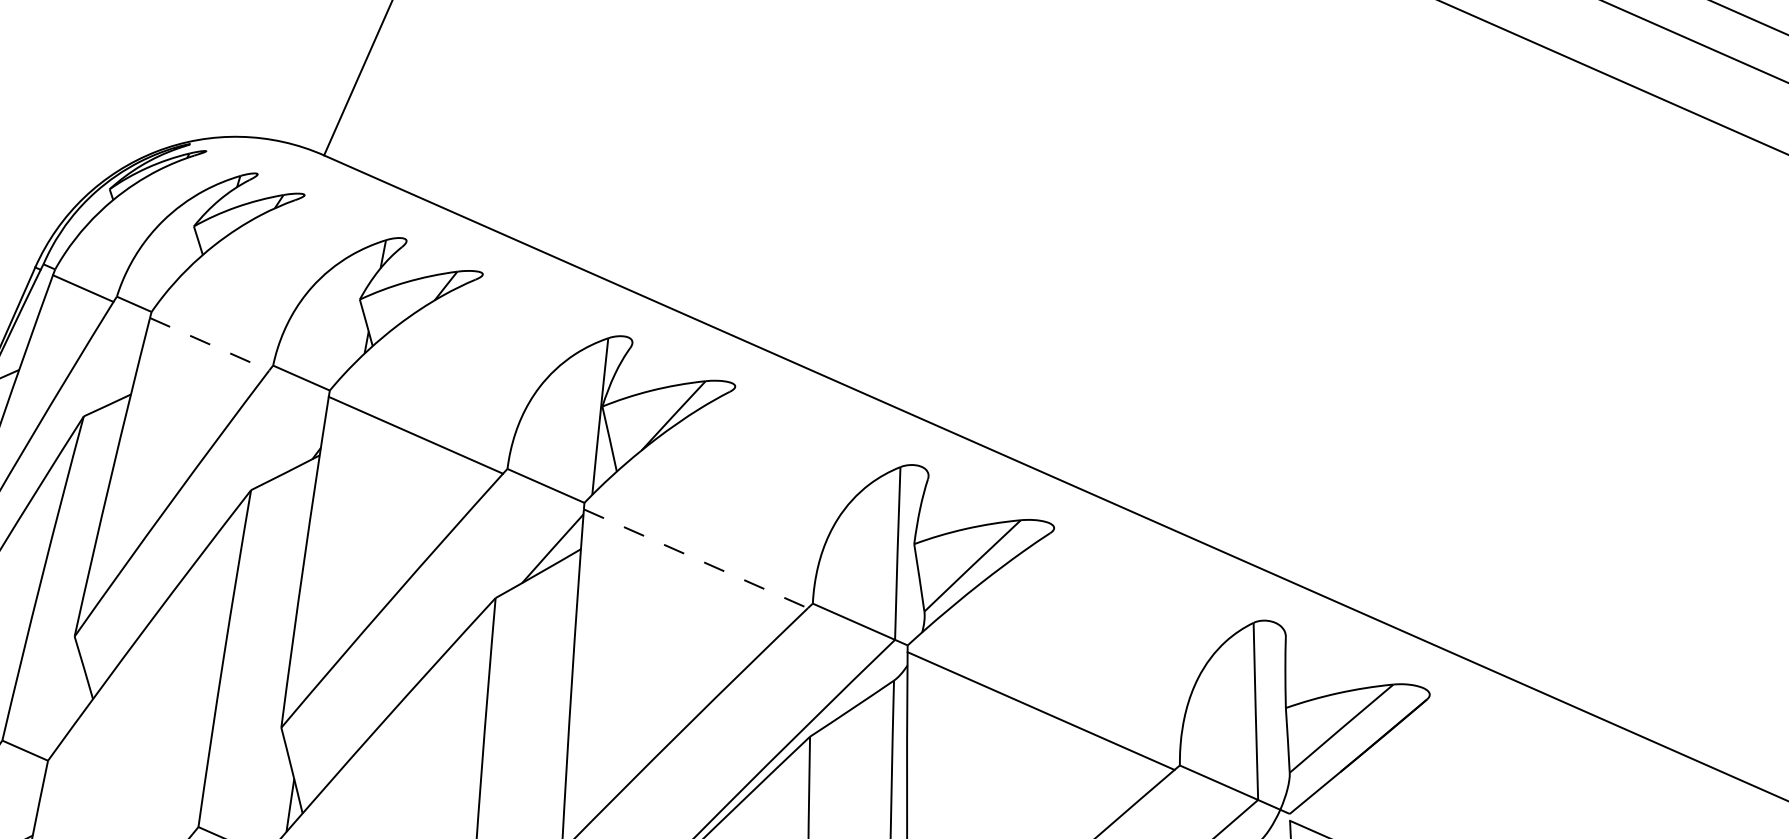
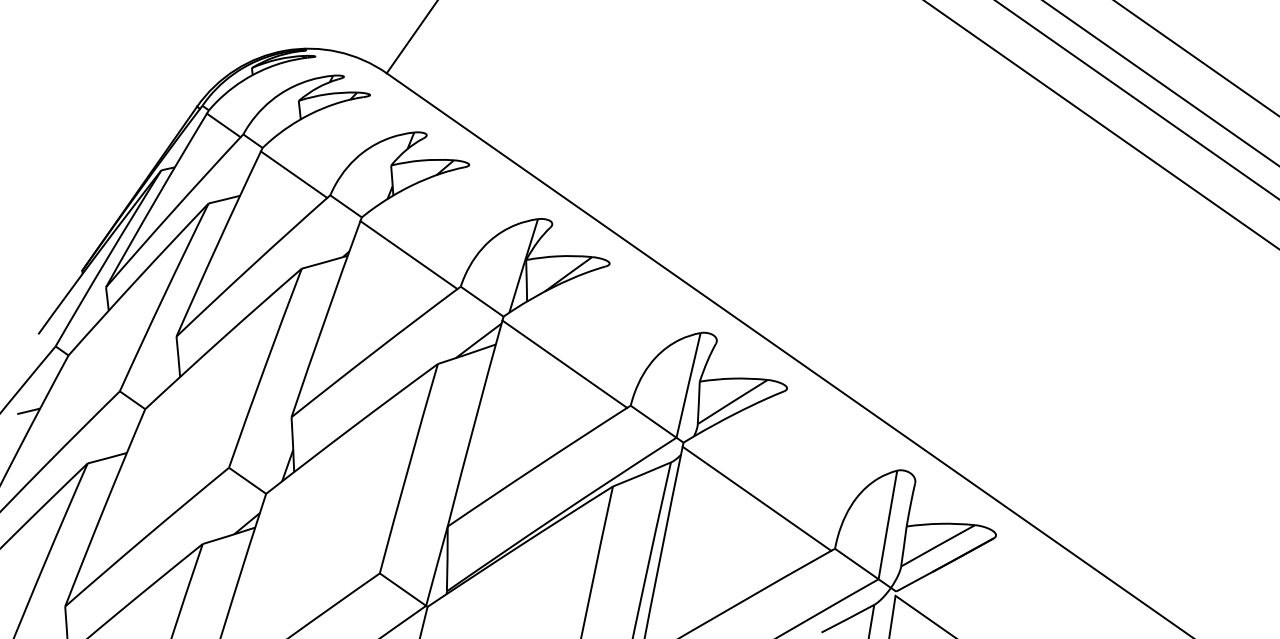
line: (210, 345) -> (294, 175), dashed -> solid
line: (697, 558) -> (565, 364), dashed -> solid

